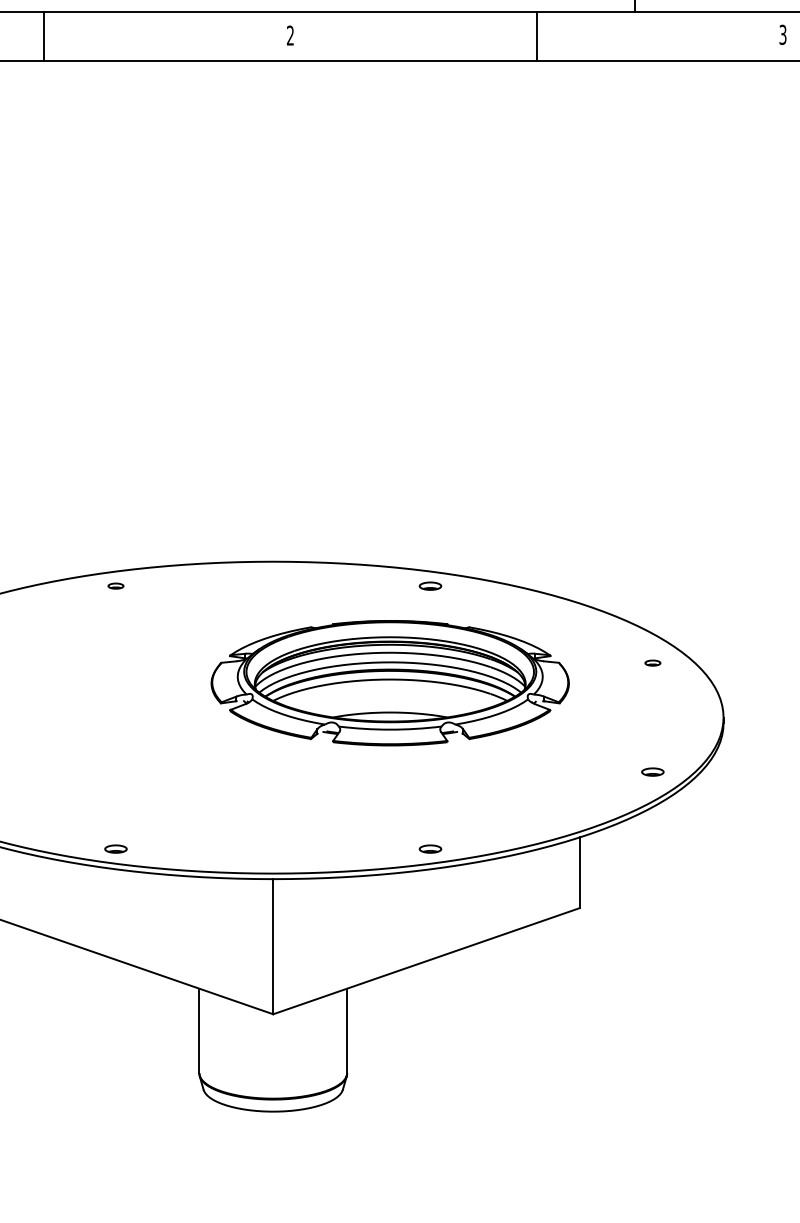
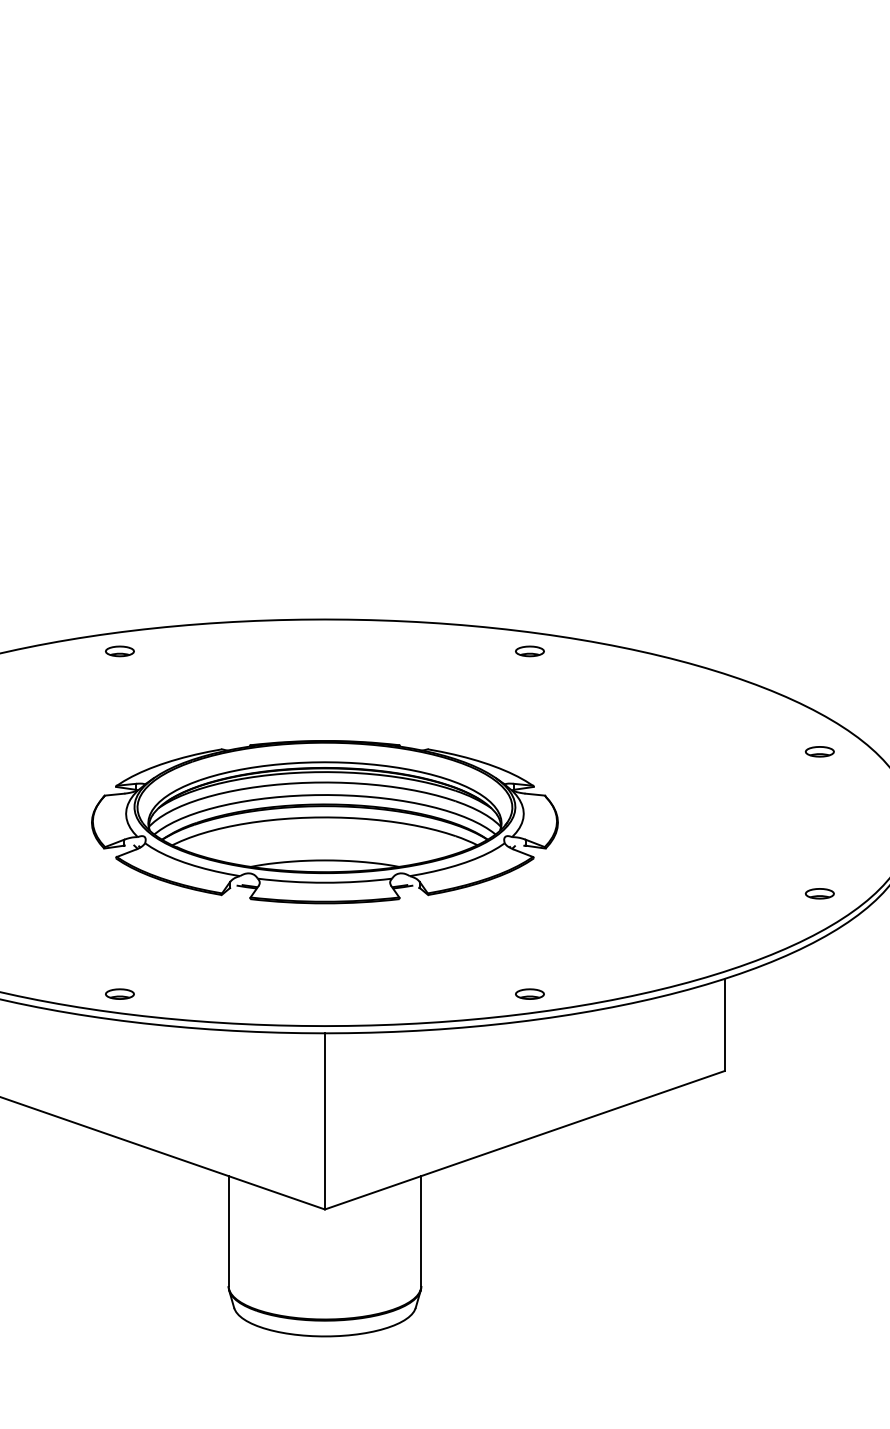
part: (115, 585) -> (119, 650), size x1.43
part: (652, 662) -> (819, 750), size x1.43
part: (389, 683) -> (323, 822), moved

